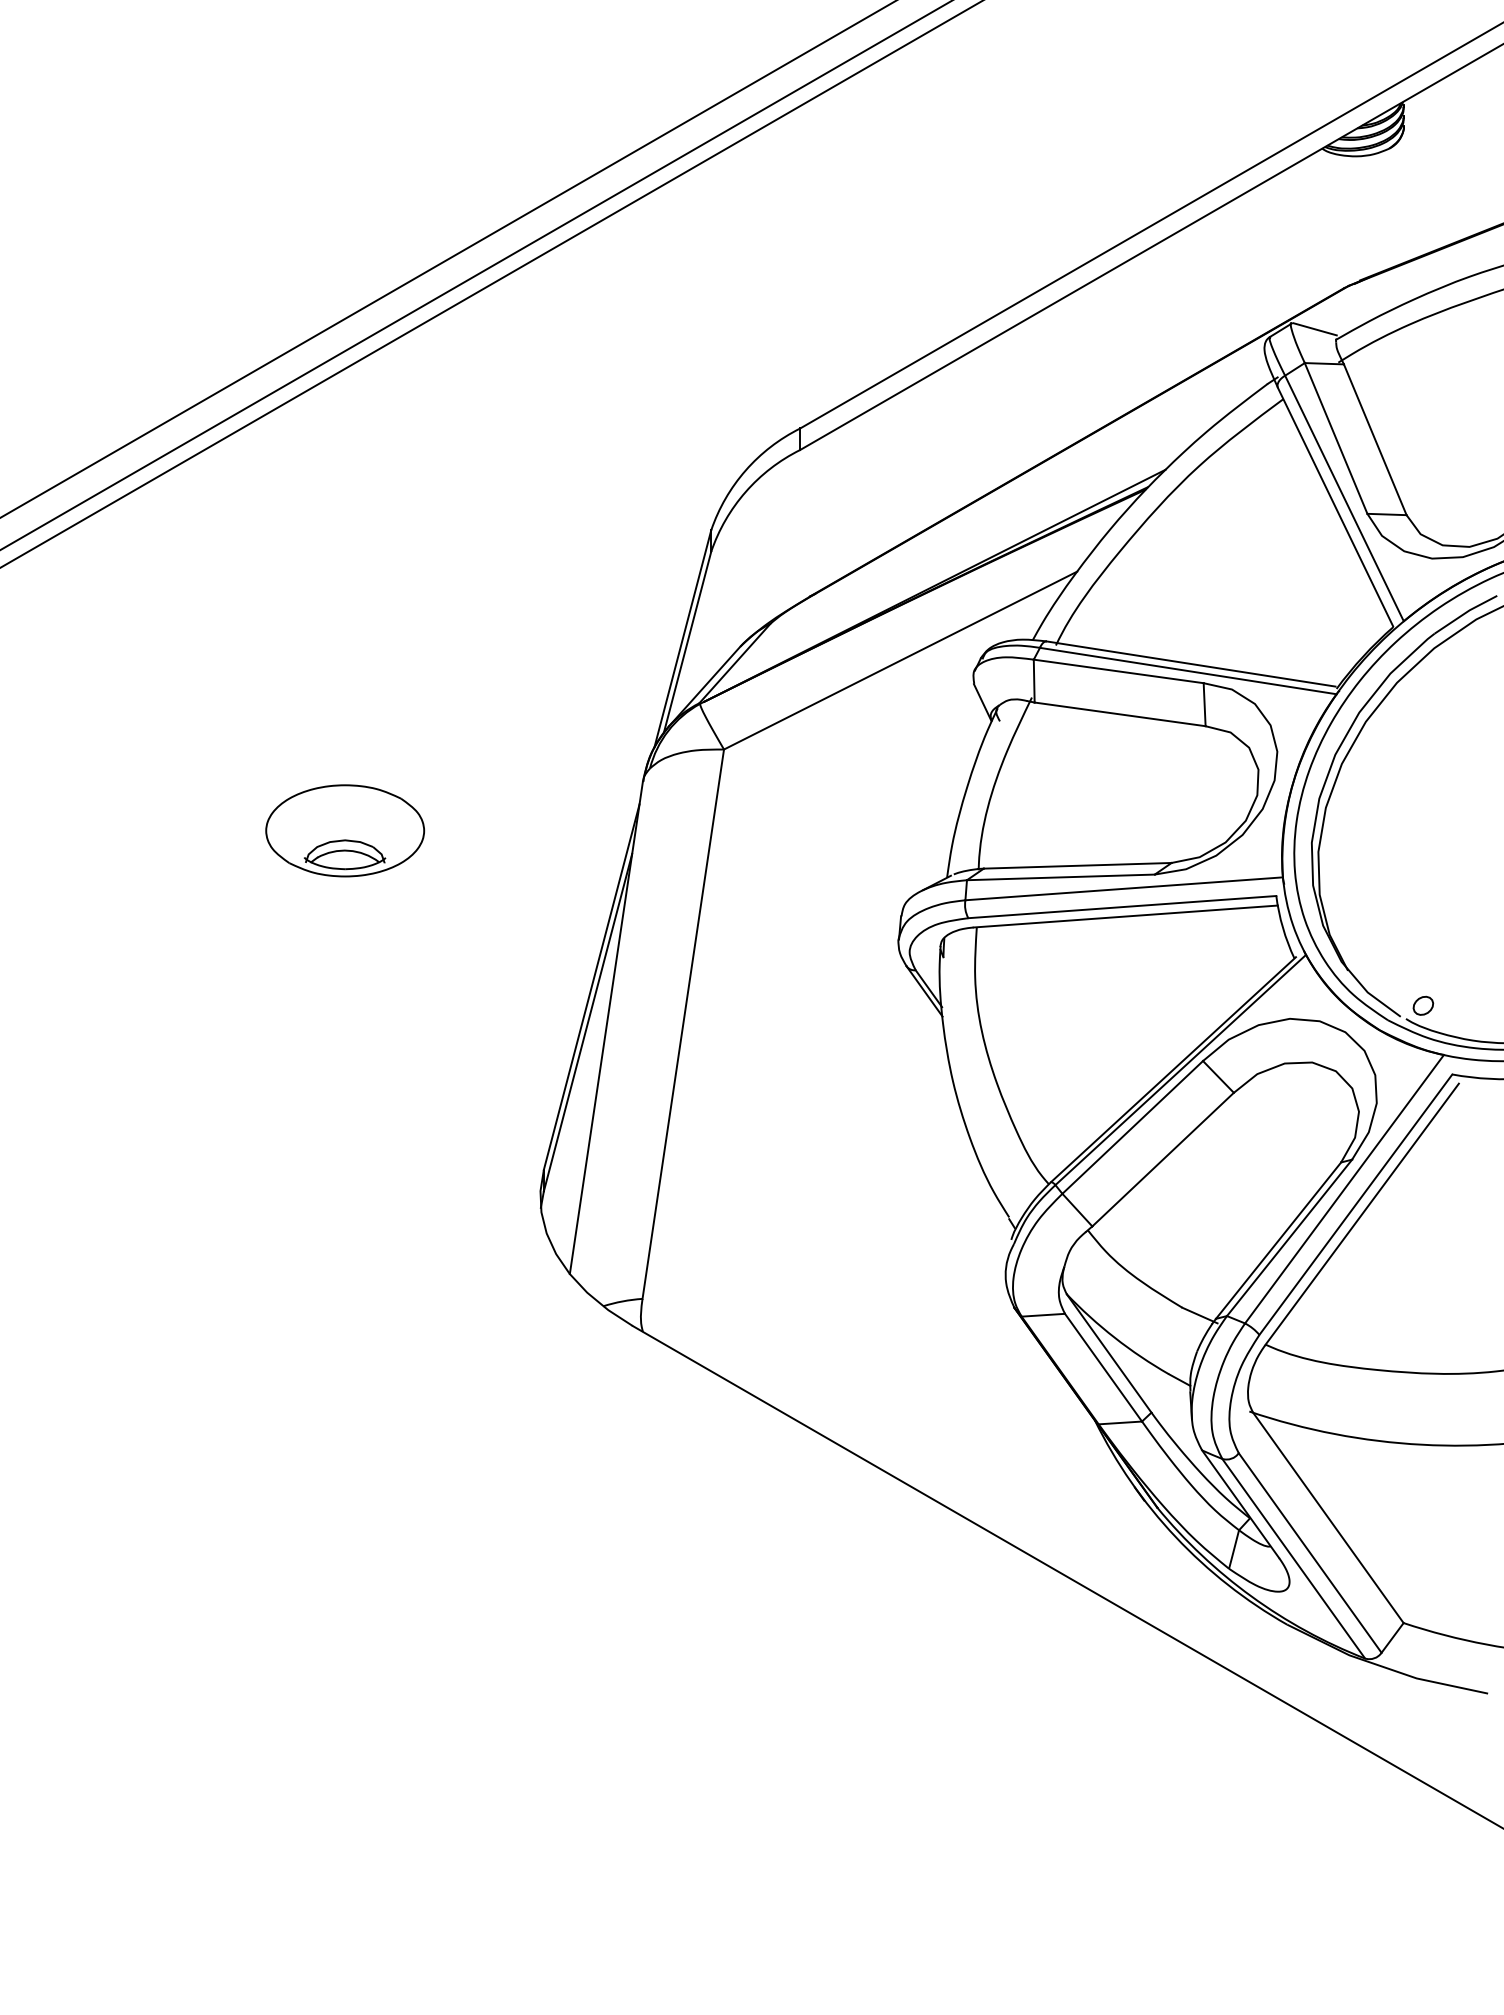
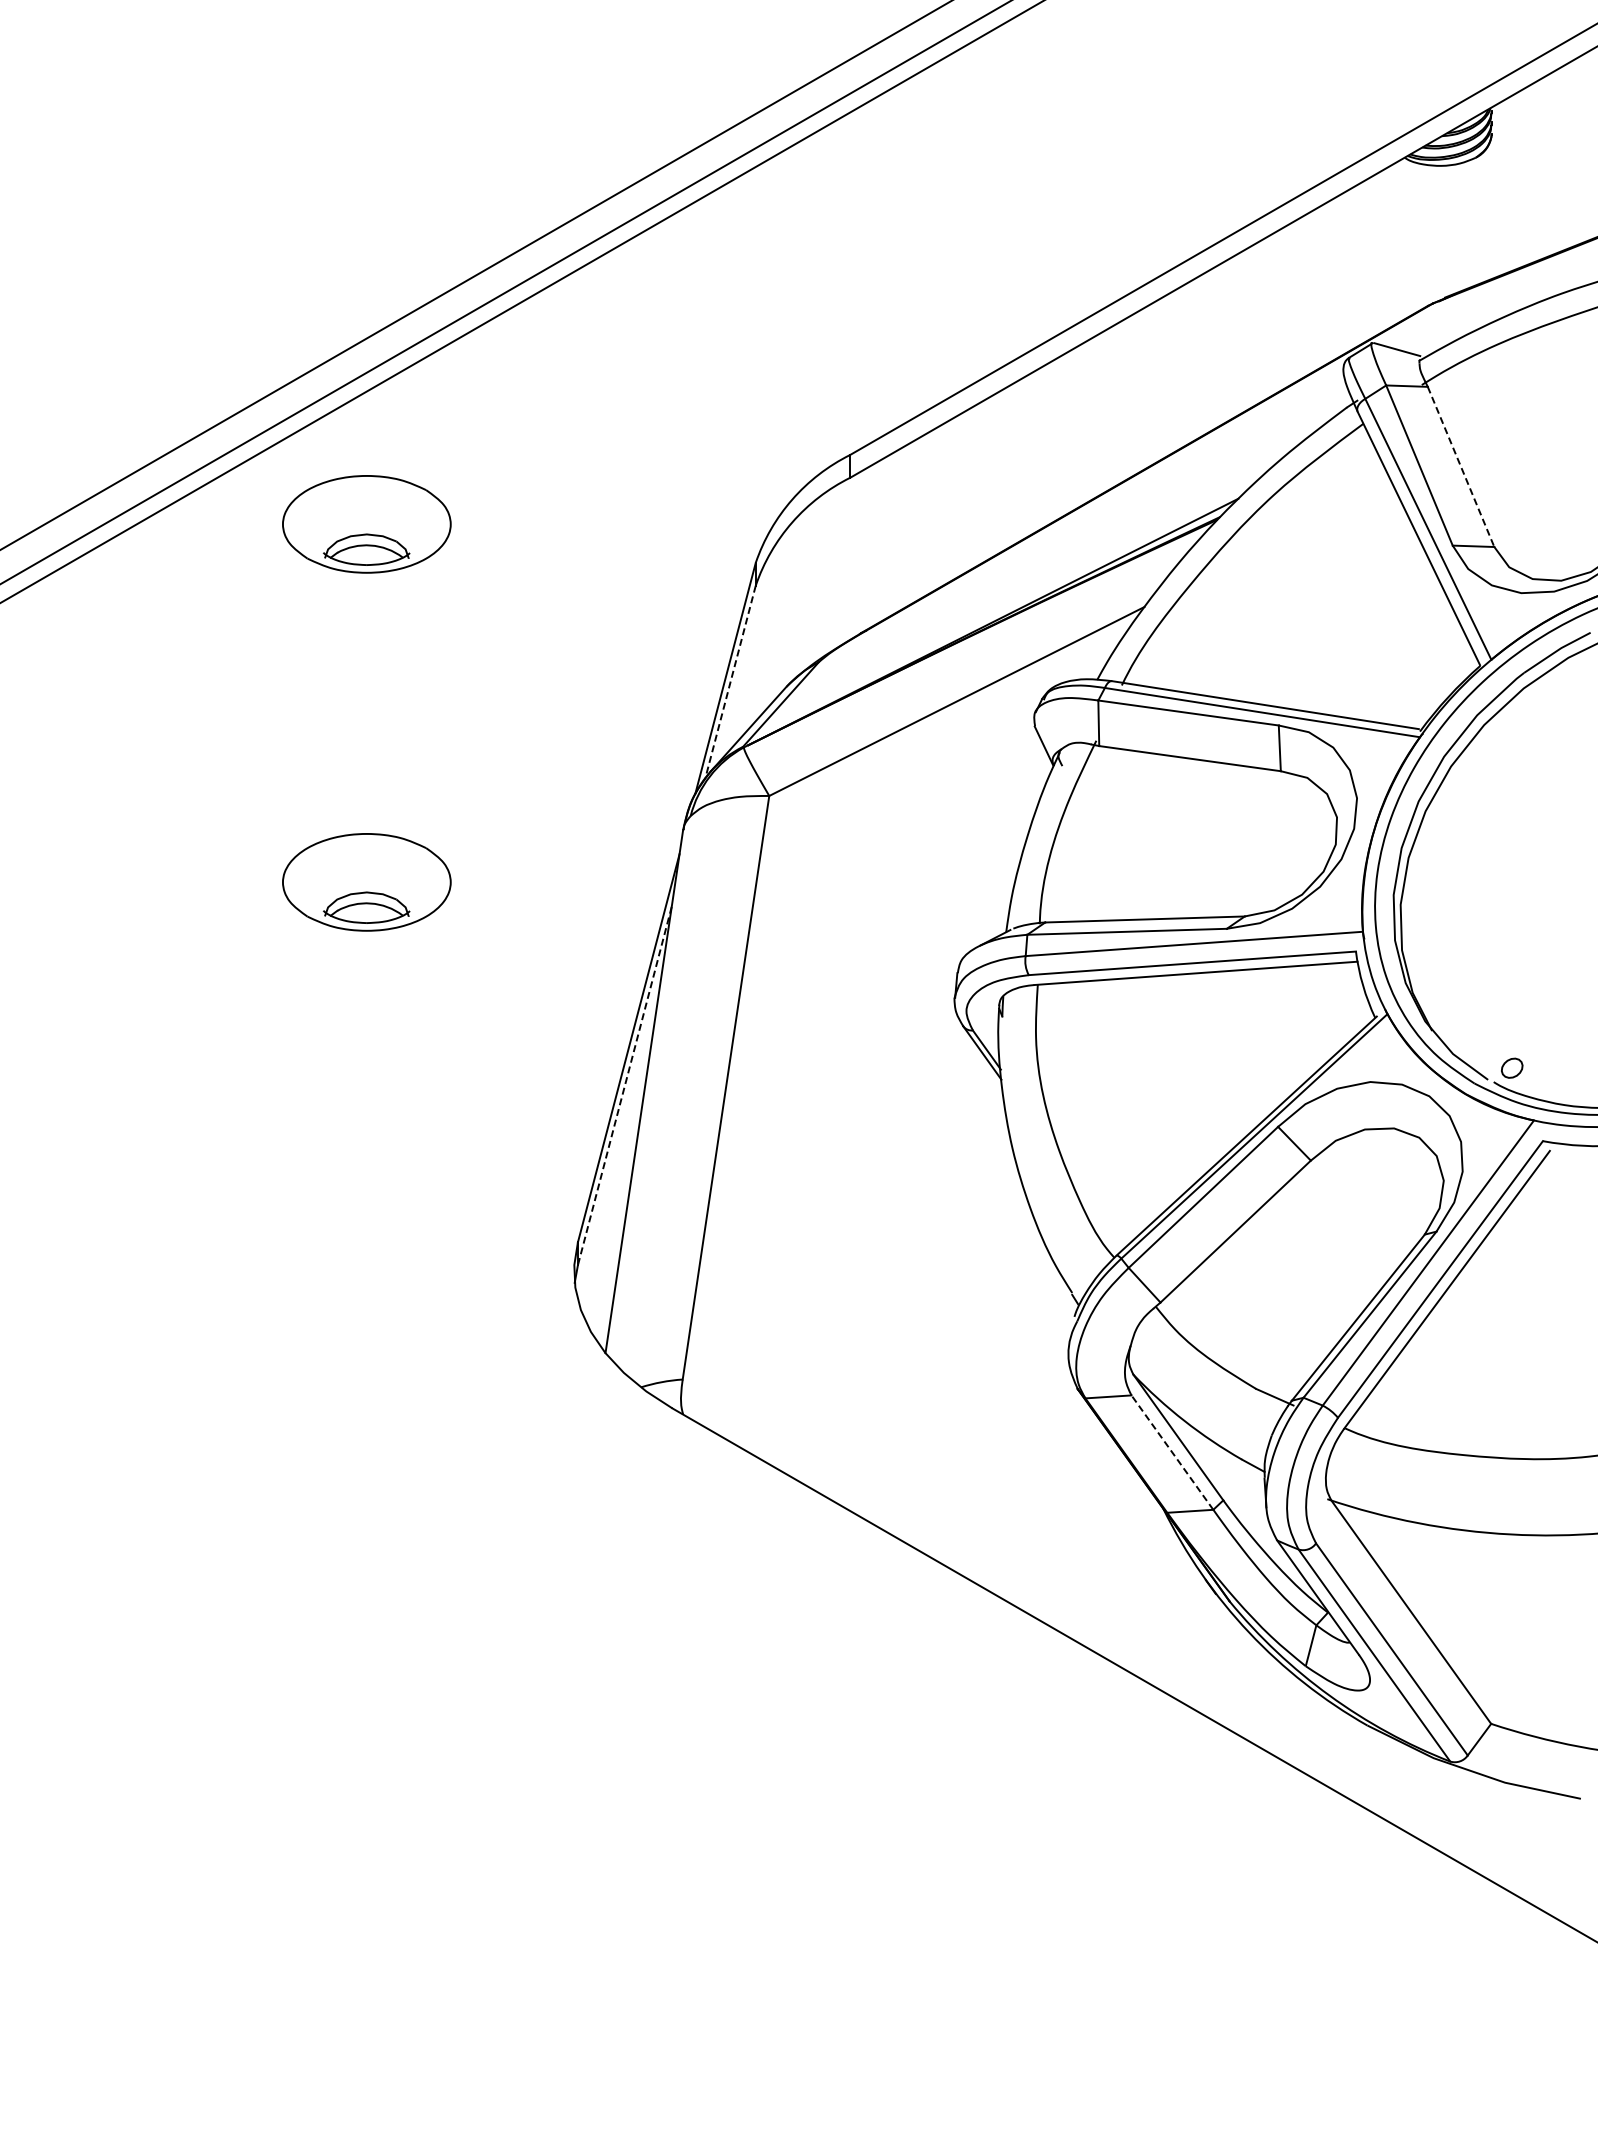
line: (1375, 439) -> (1461, 466), solid -> dashed
part: (344, 493) -> (366, 524), added
line: (687, 642) -> (730, 682), solid -> dashed
line: (587, 1023) -> (624, 1086), solid -> dashed
line: (1103, 1367) -> (1172, 1452), solid -> dashed

